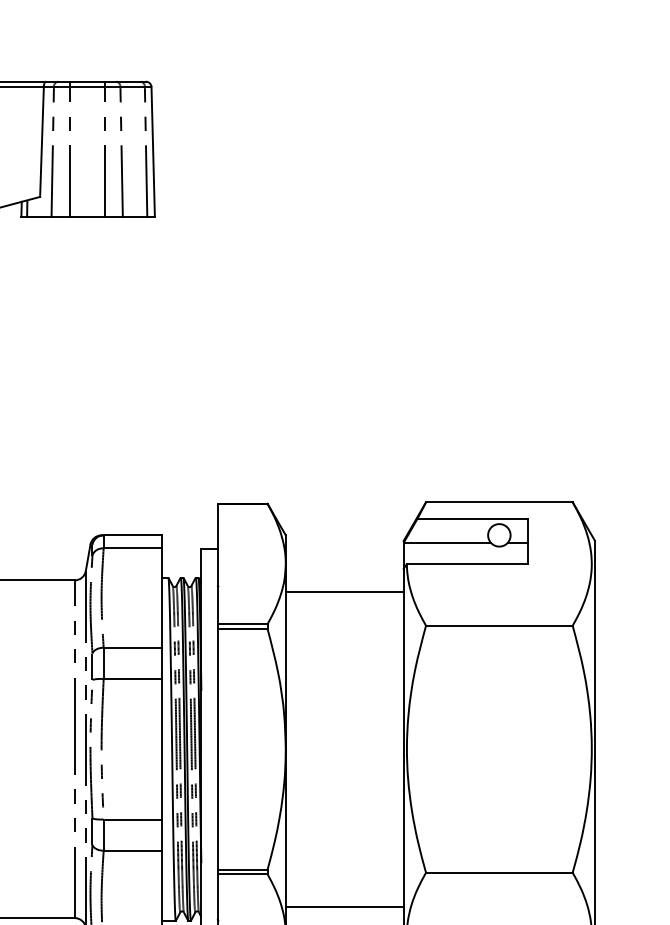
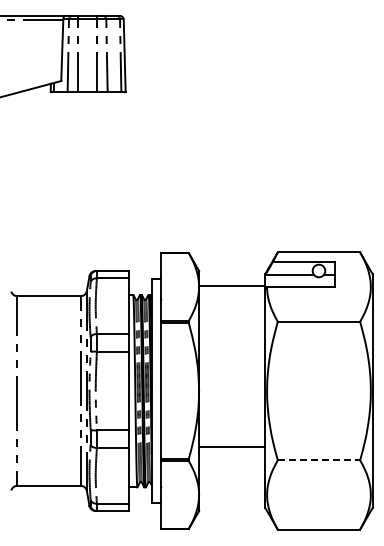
line: (345, 591) -> (232, 285), moved
line: (500, 873) -> (319, 460), solid -> dashed
line: (345, 906) -> (232, 447), moved

